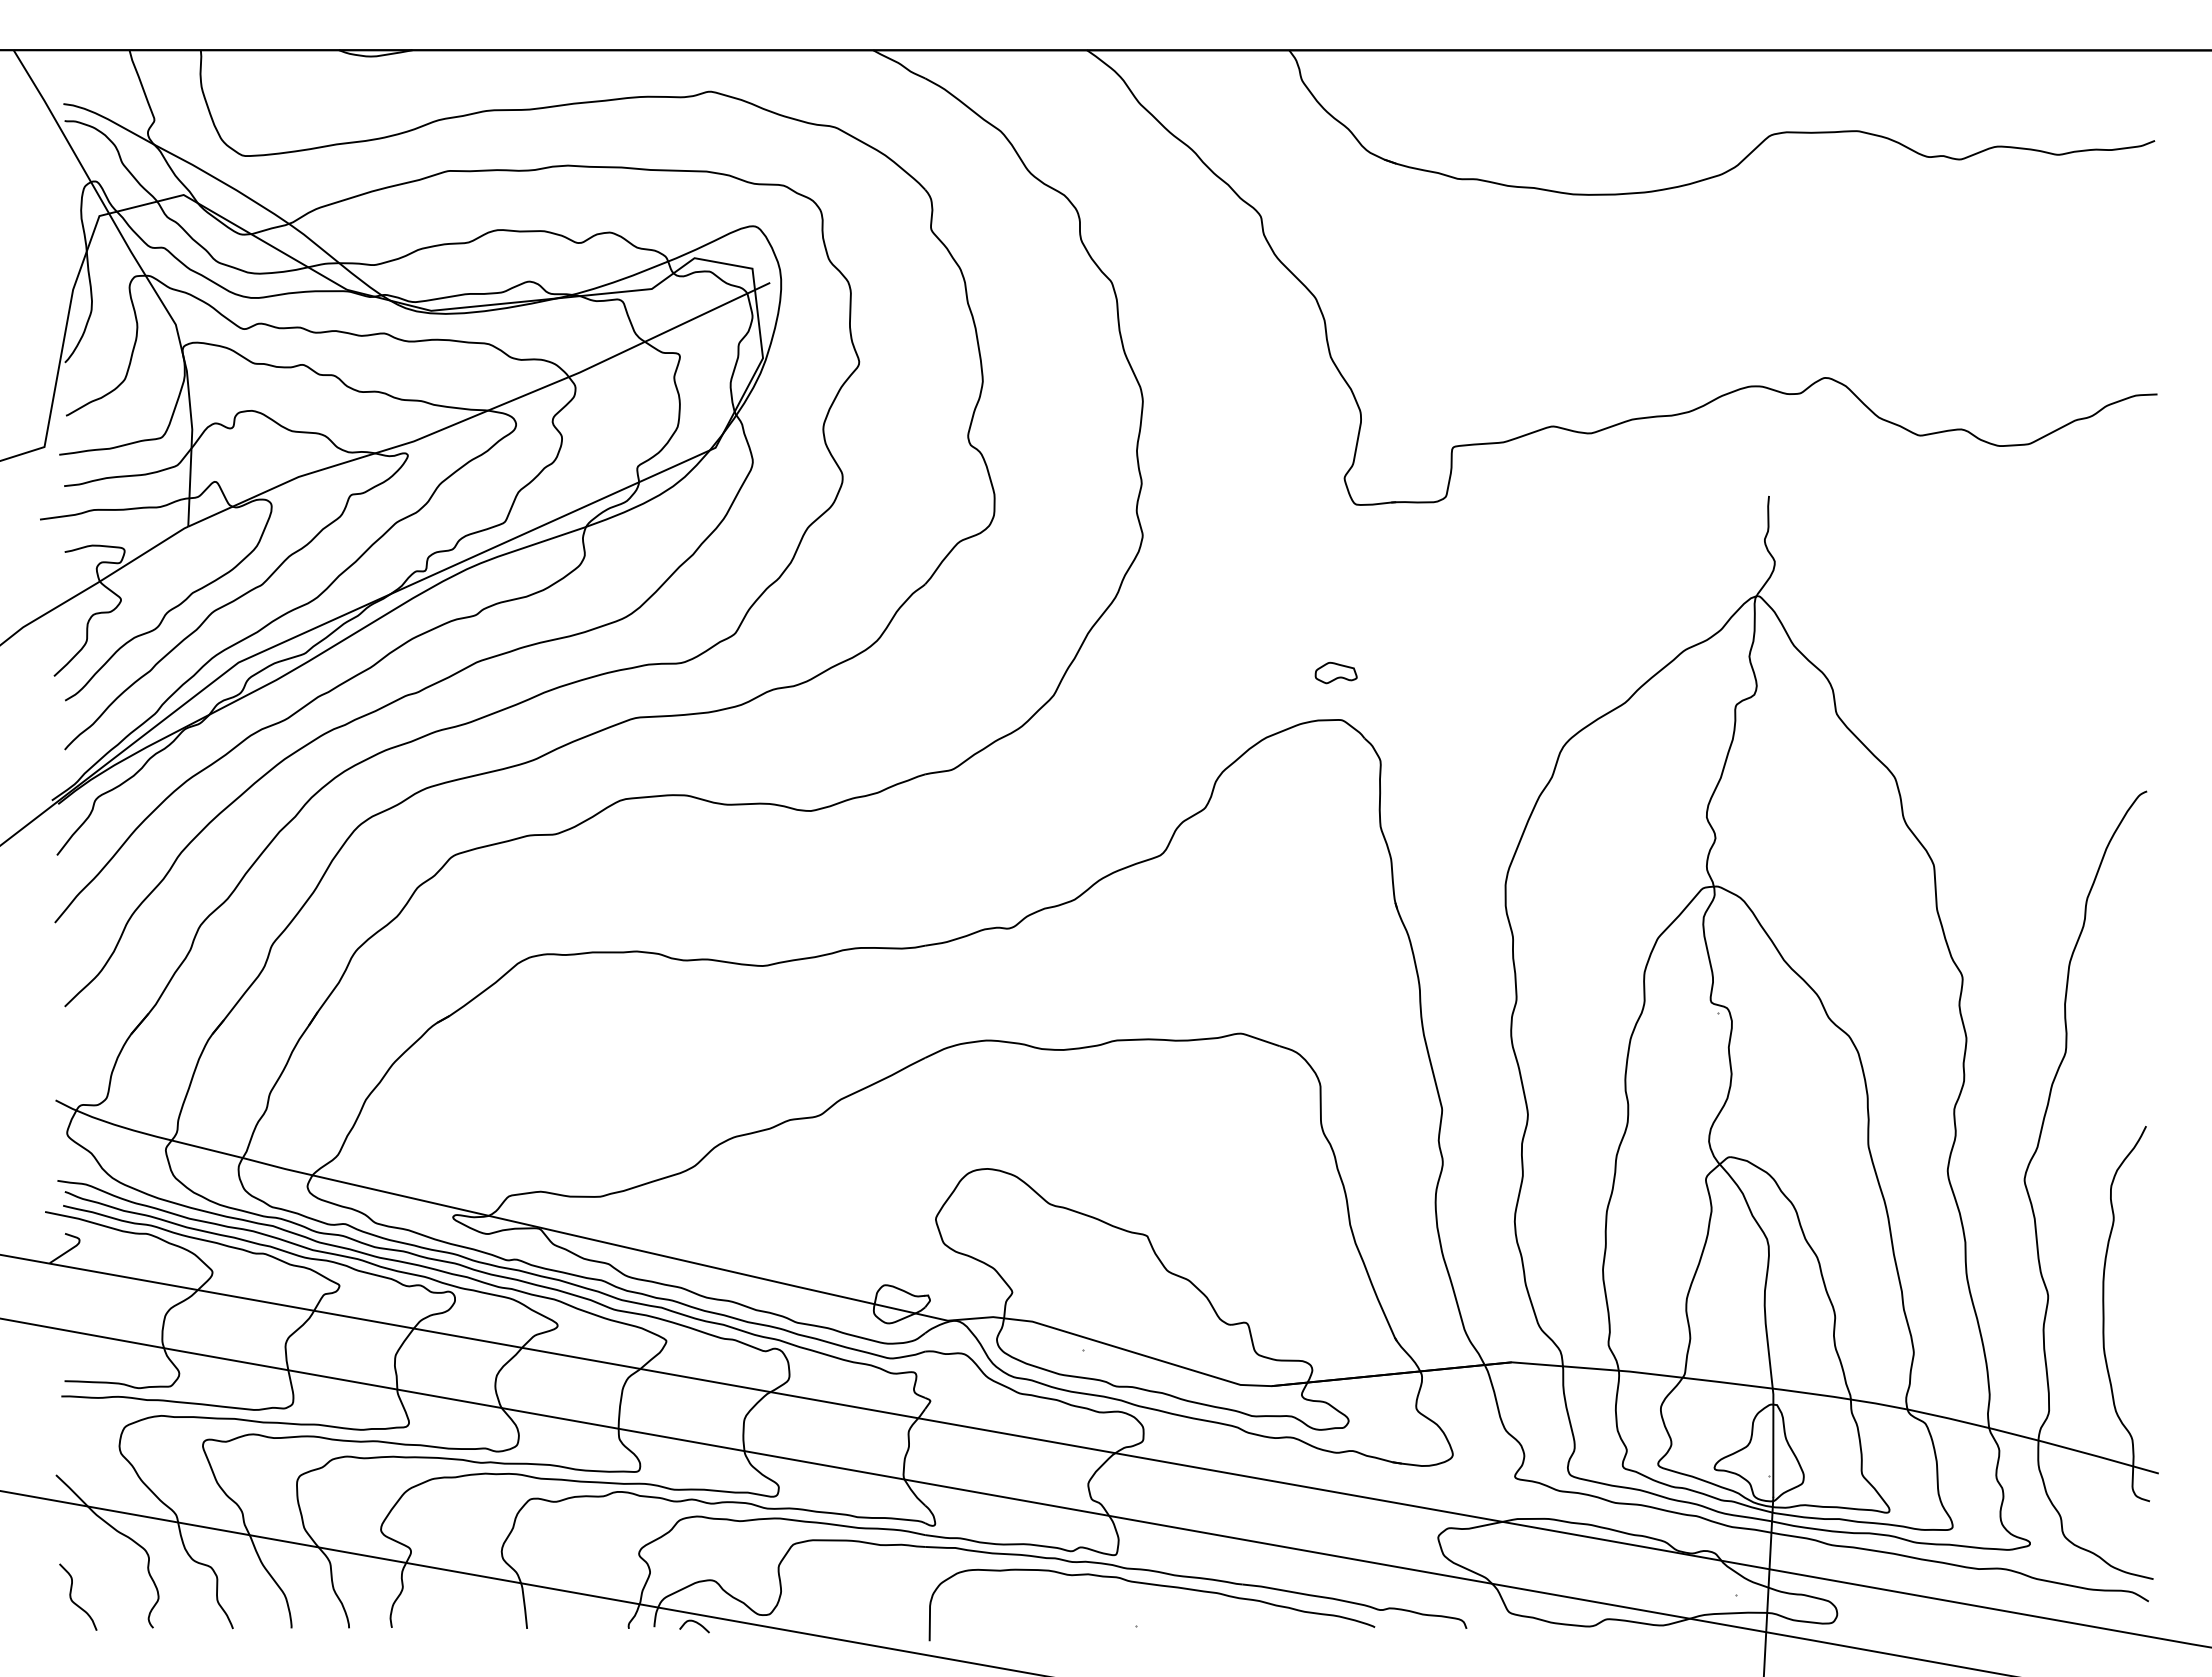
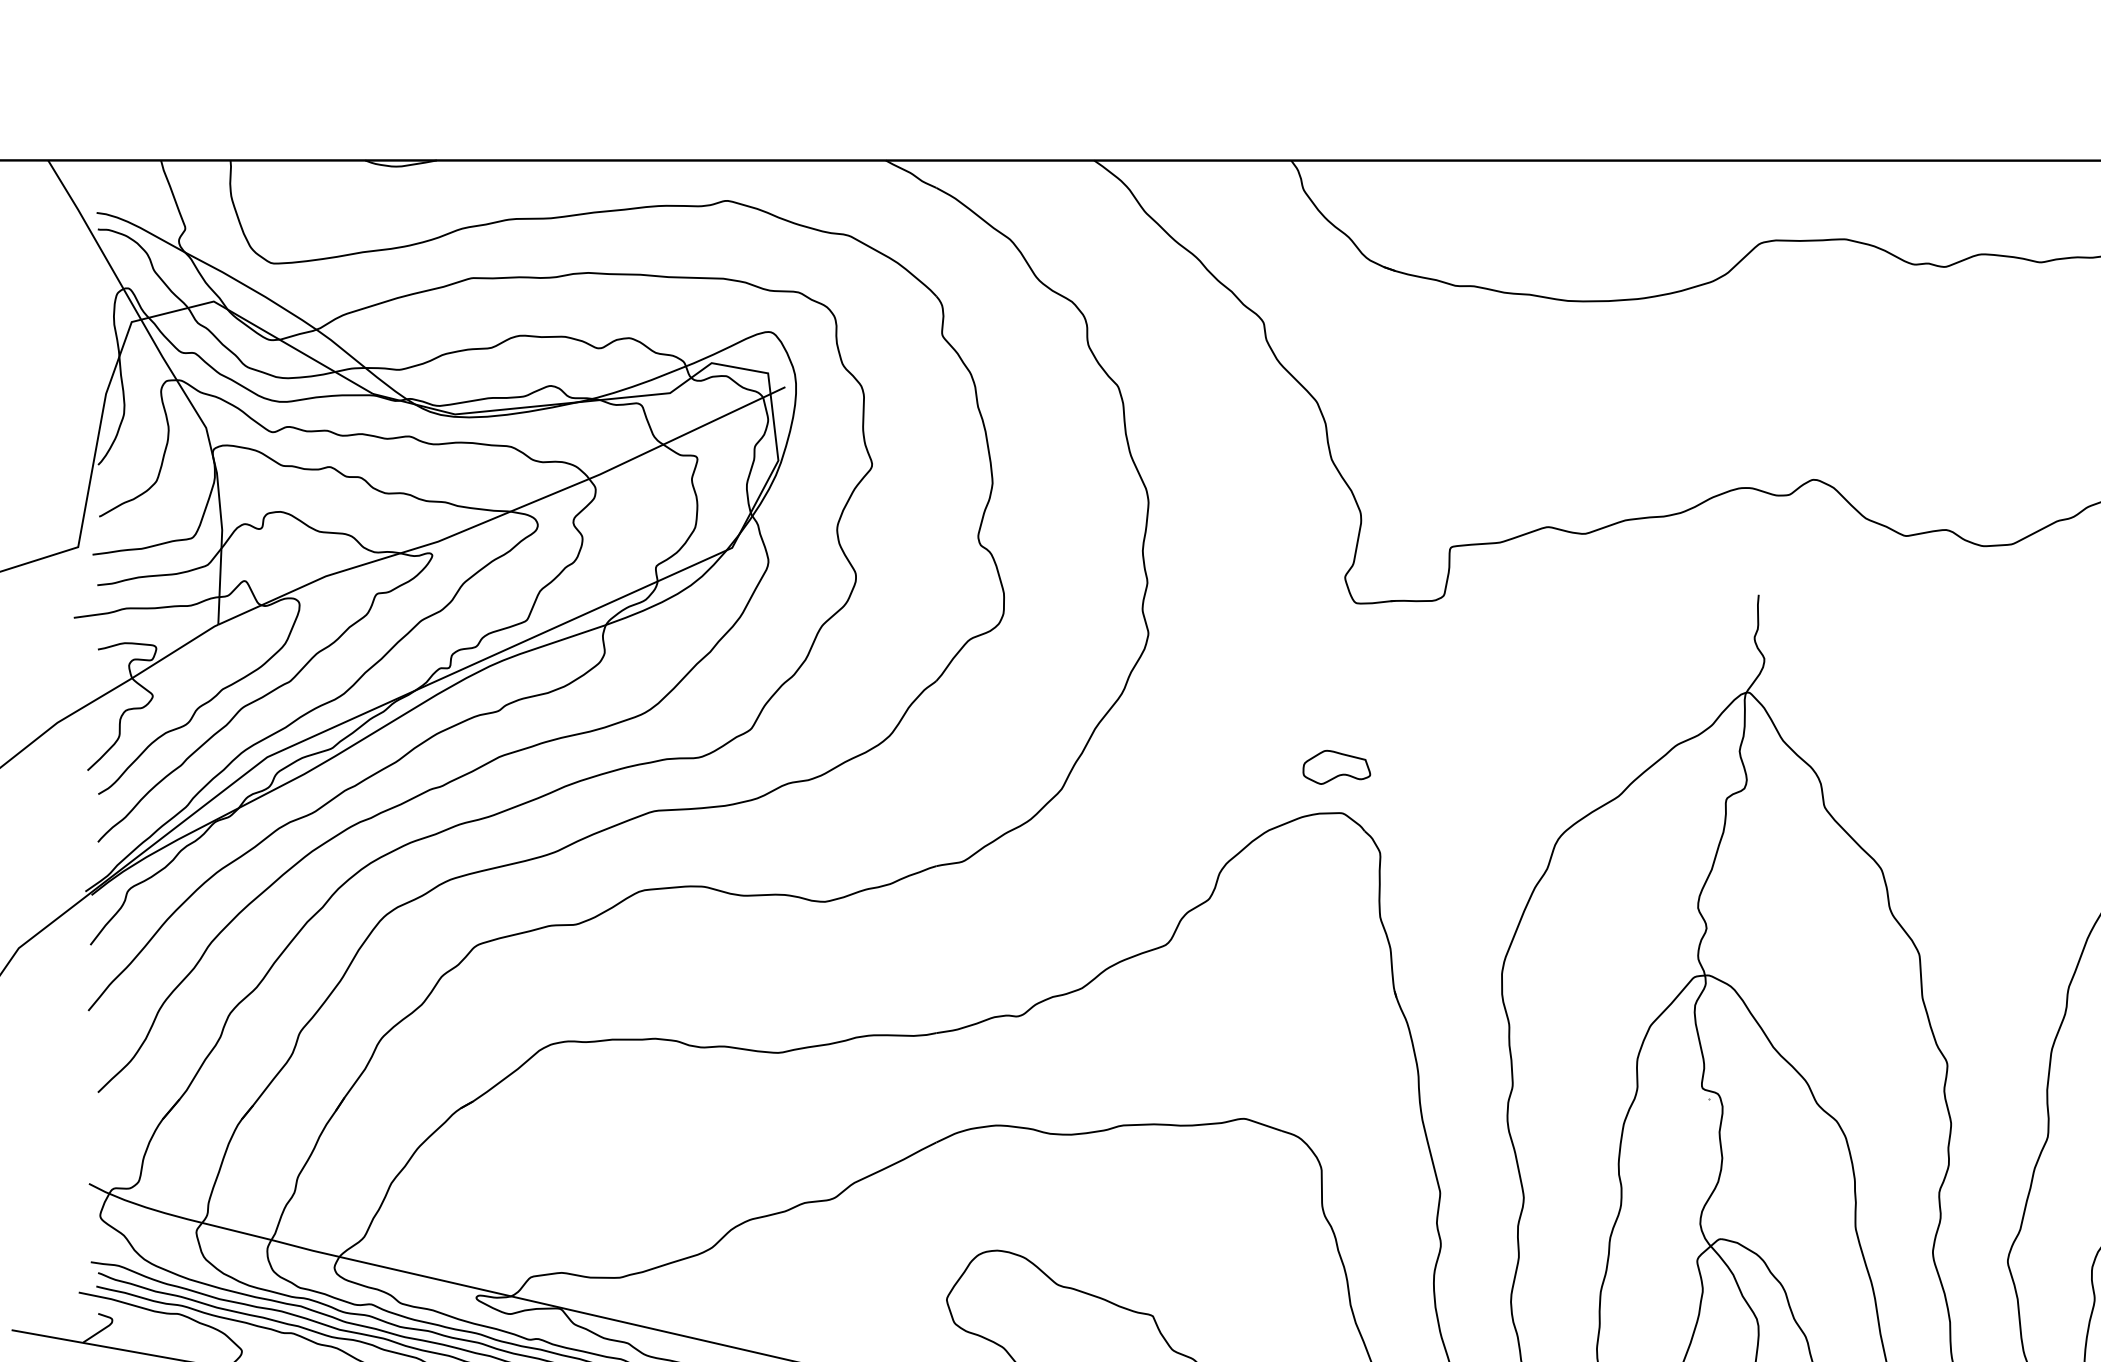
part: (1336, 672) -> (1337, 766), size x1.67

